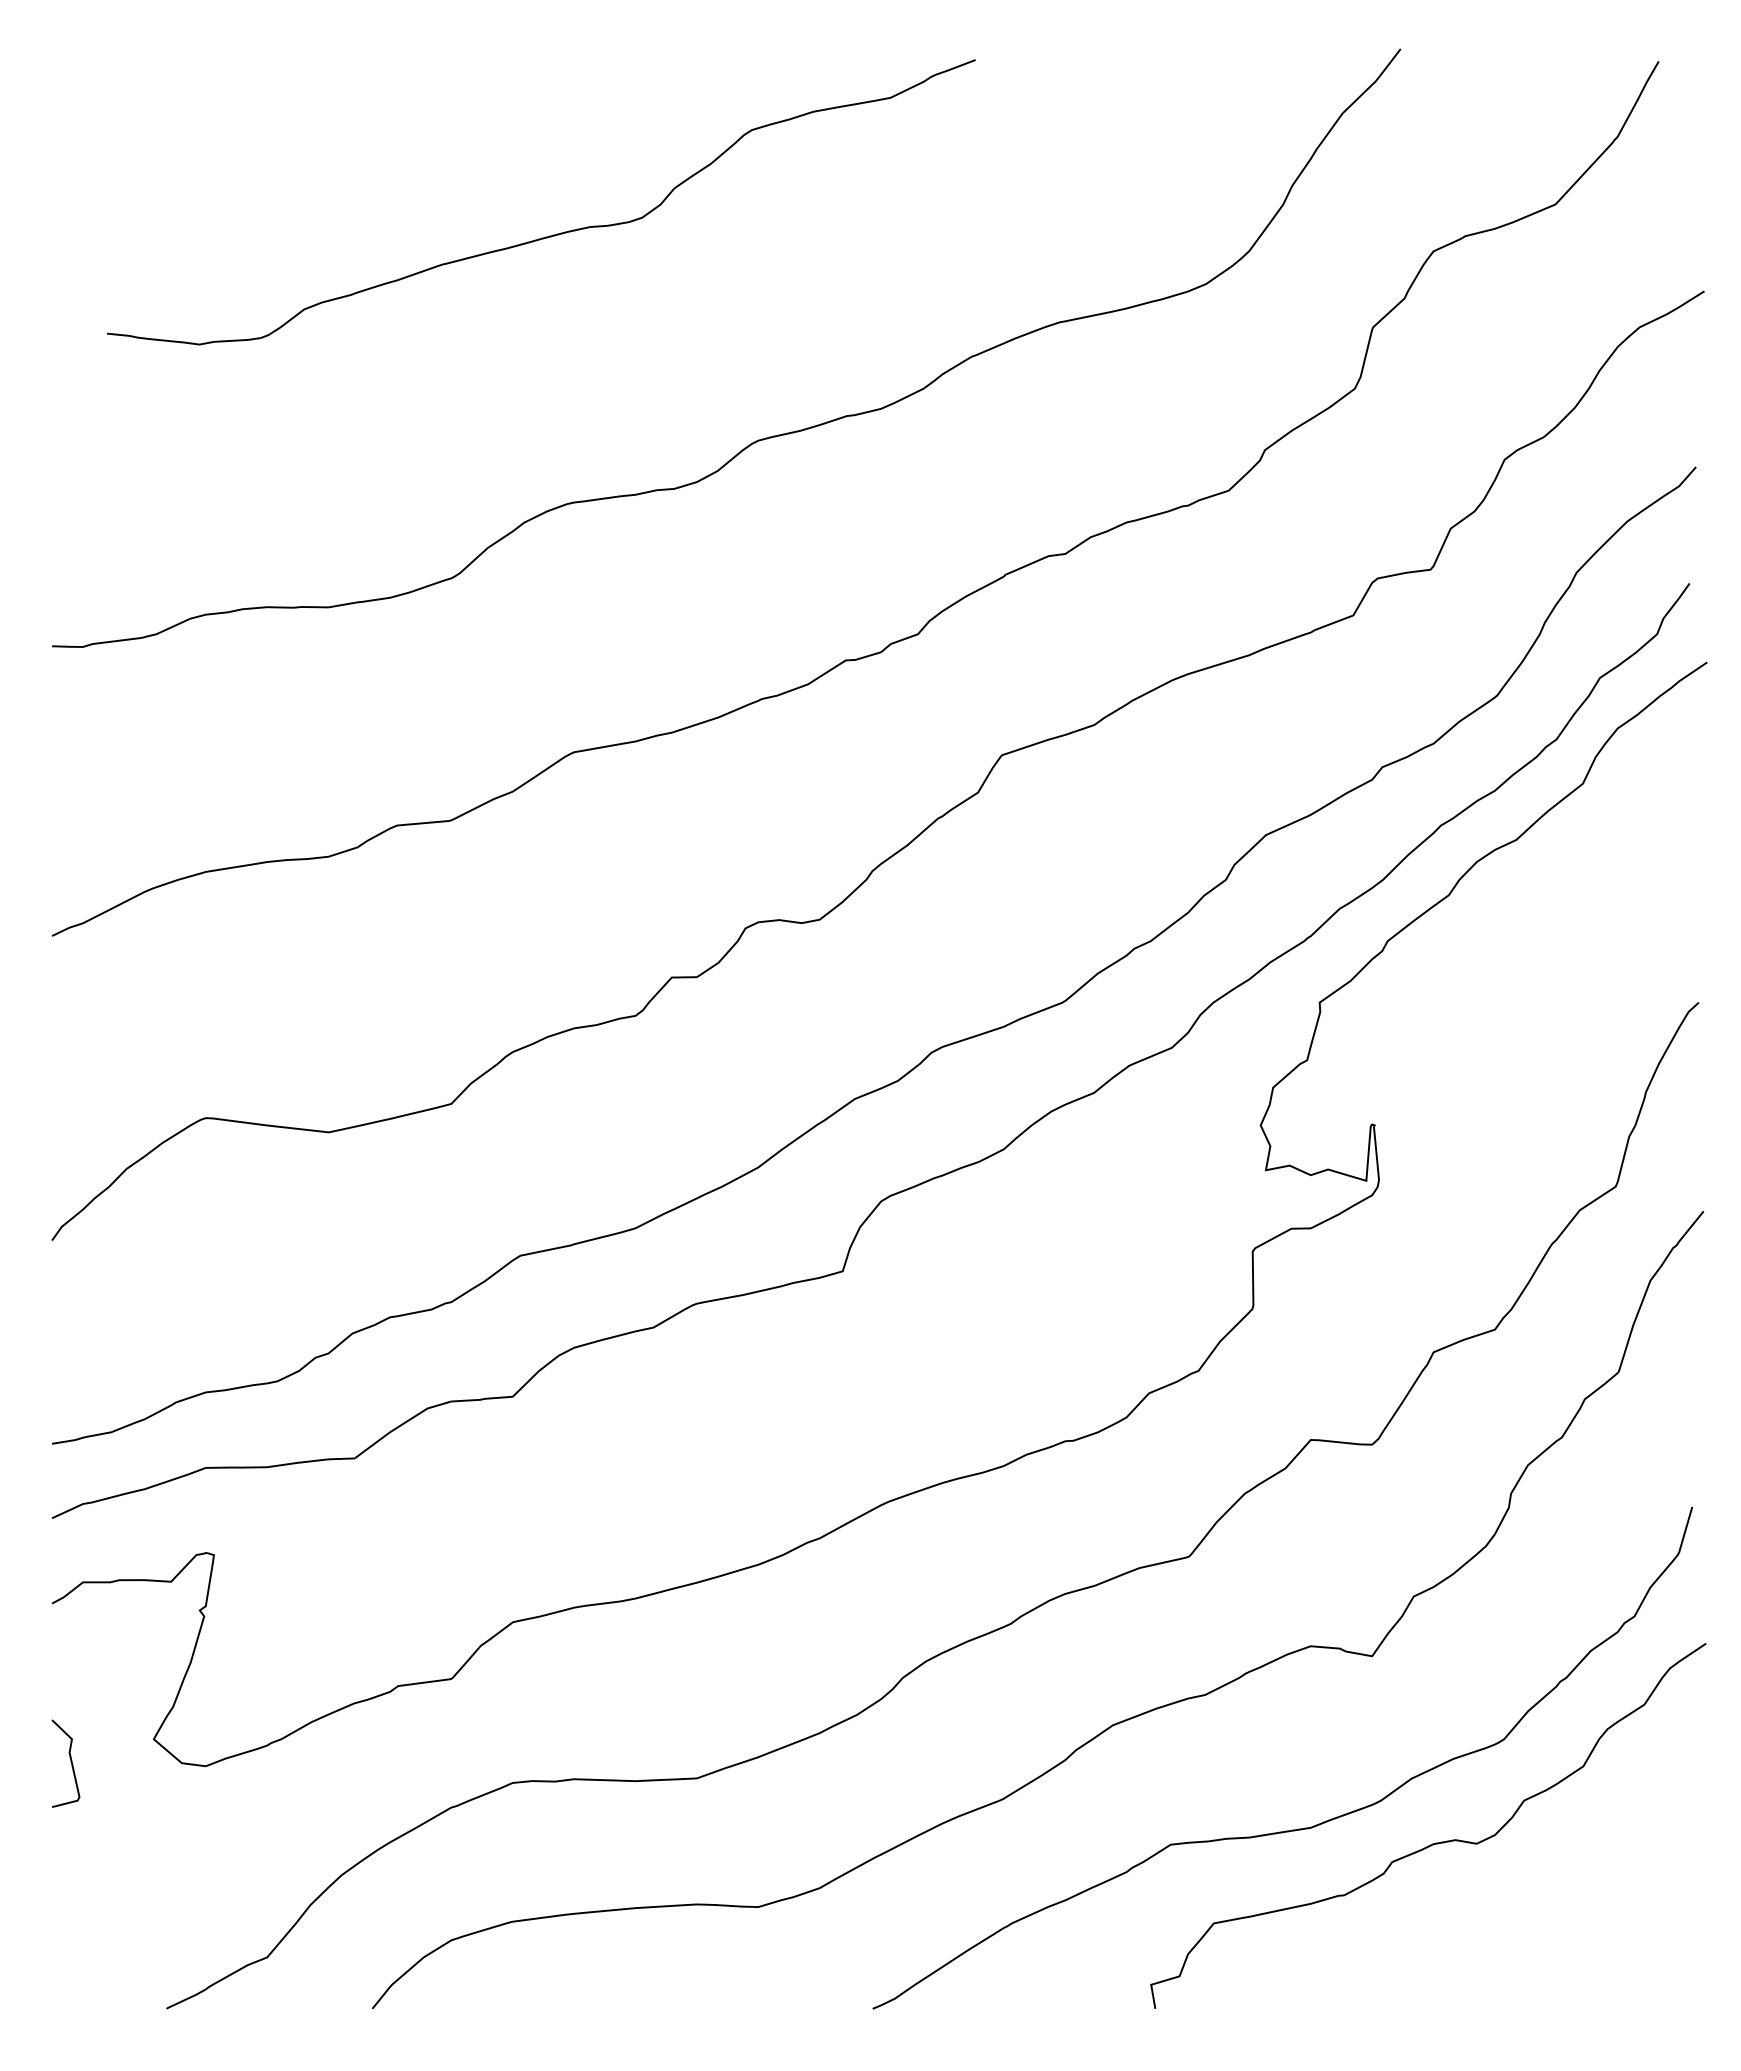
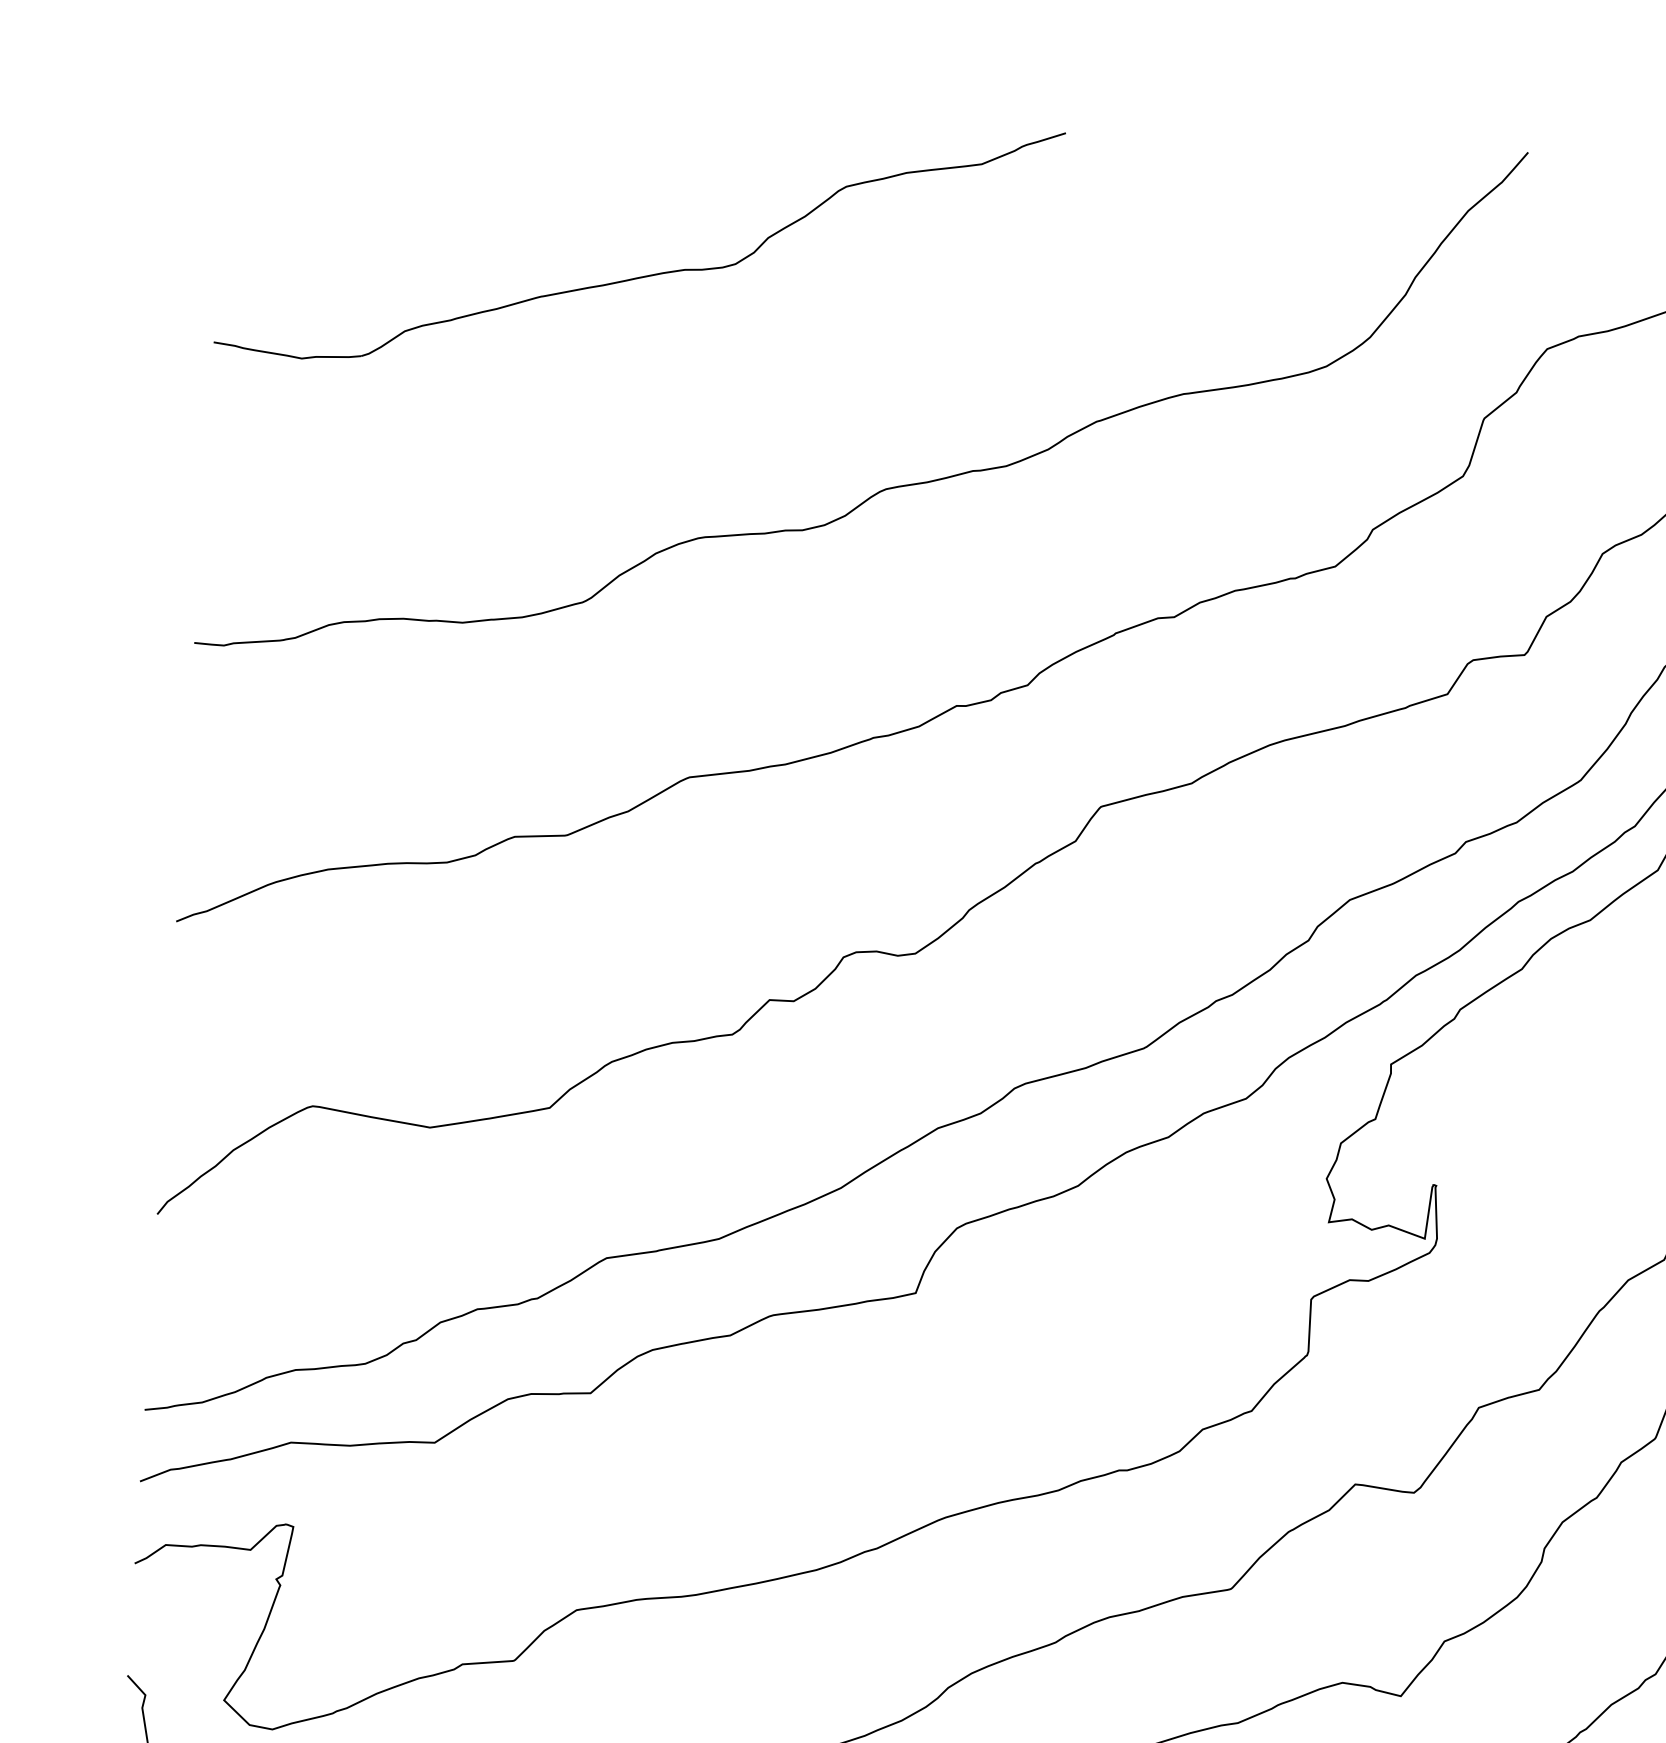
part: (549, 235) -> (645, 275), moved

